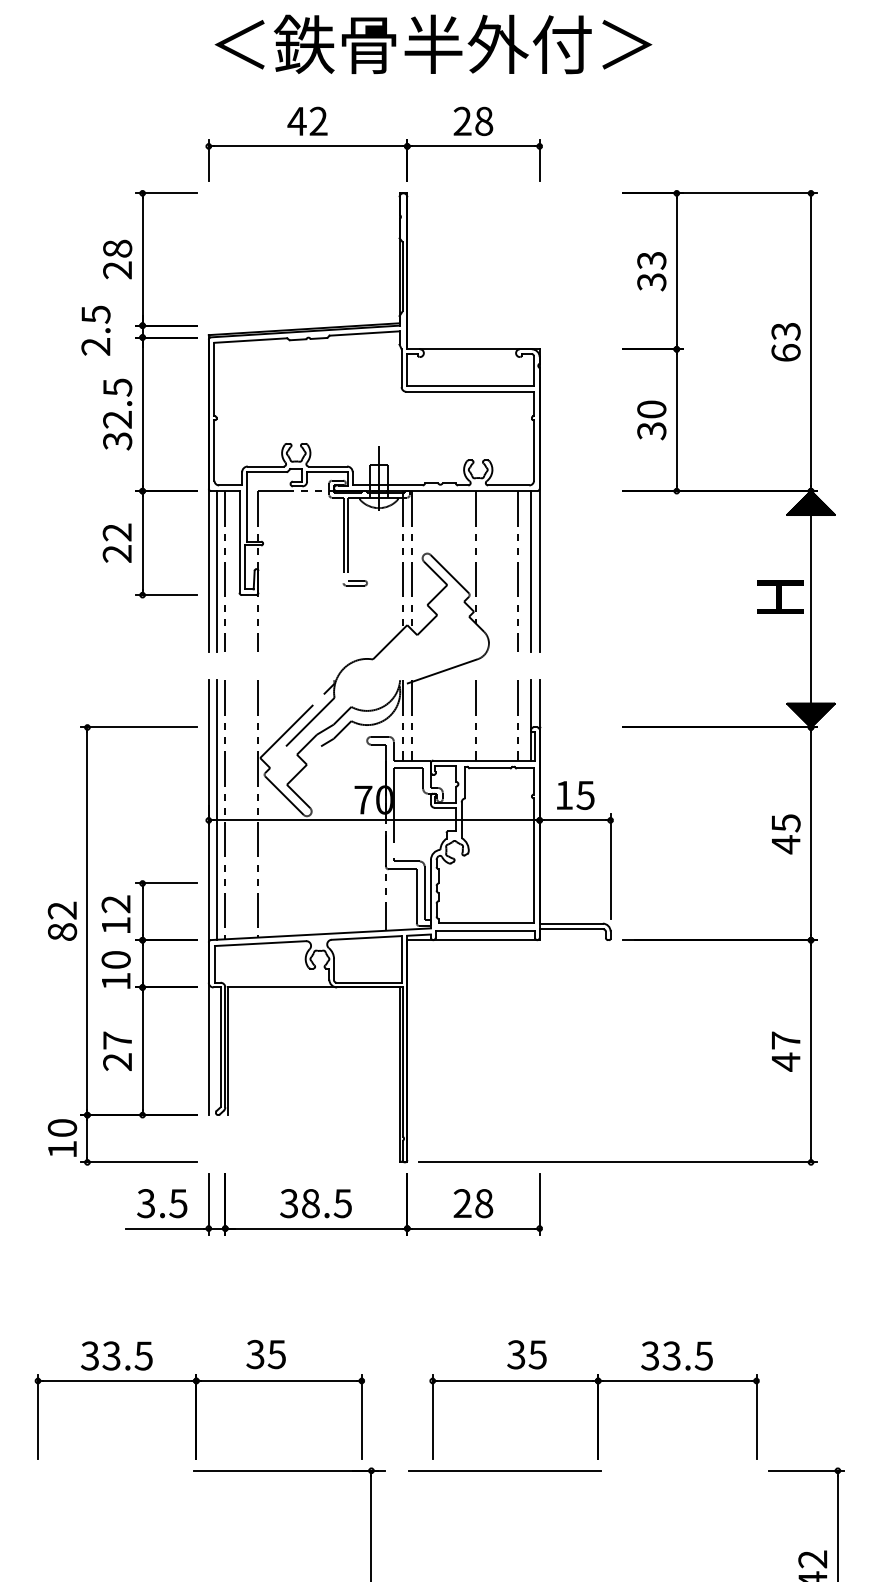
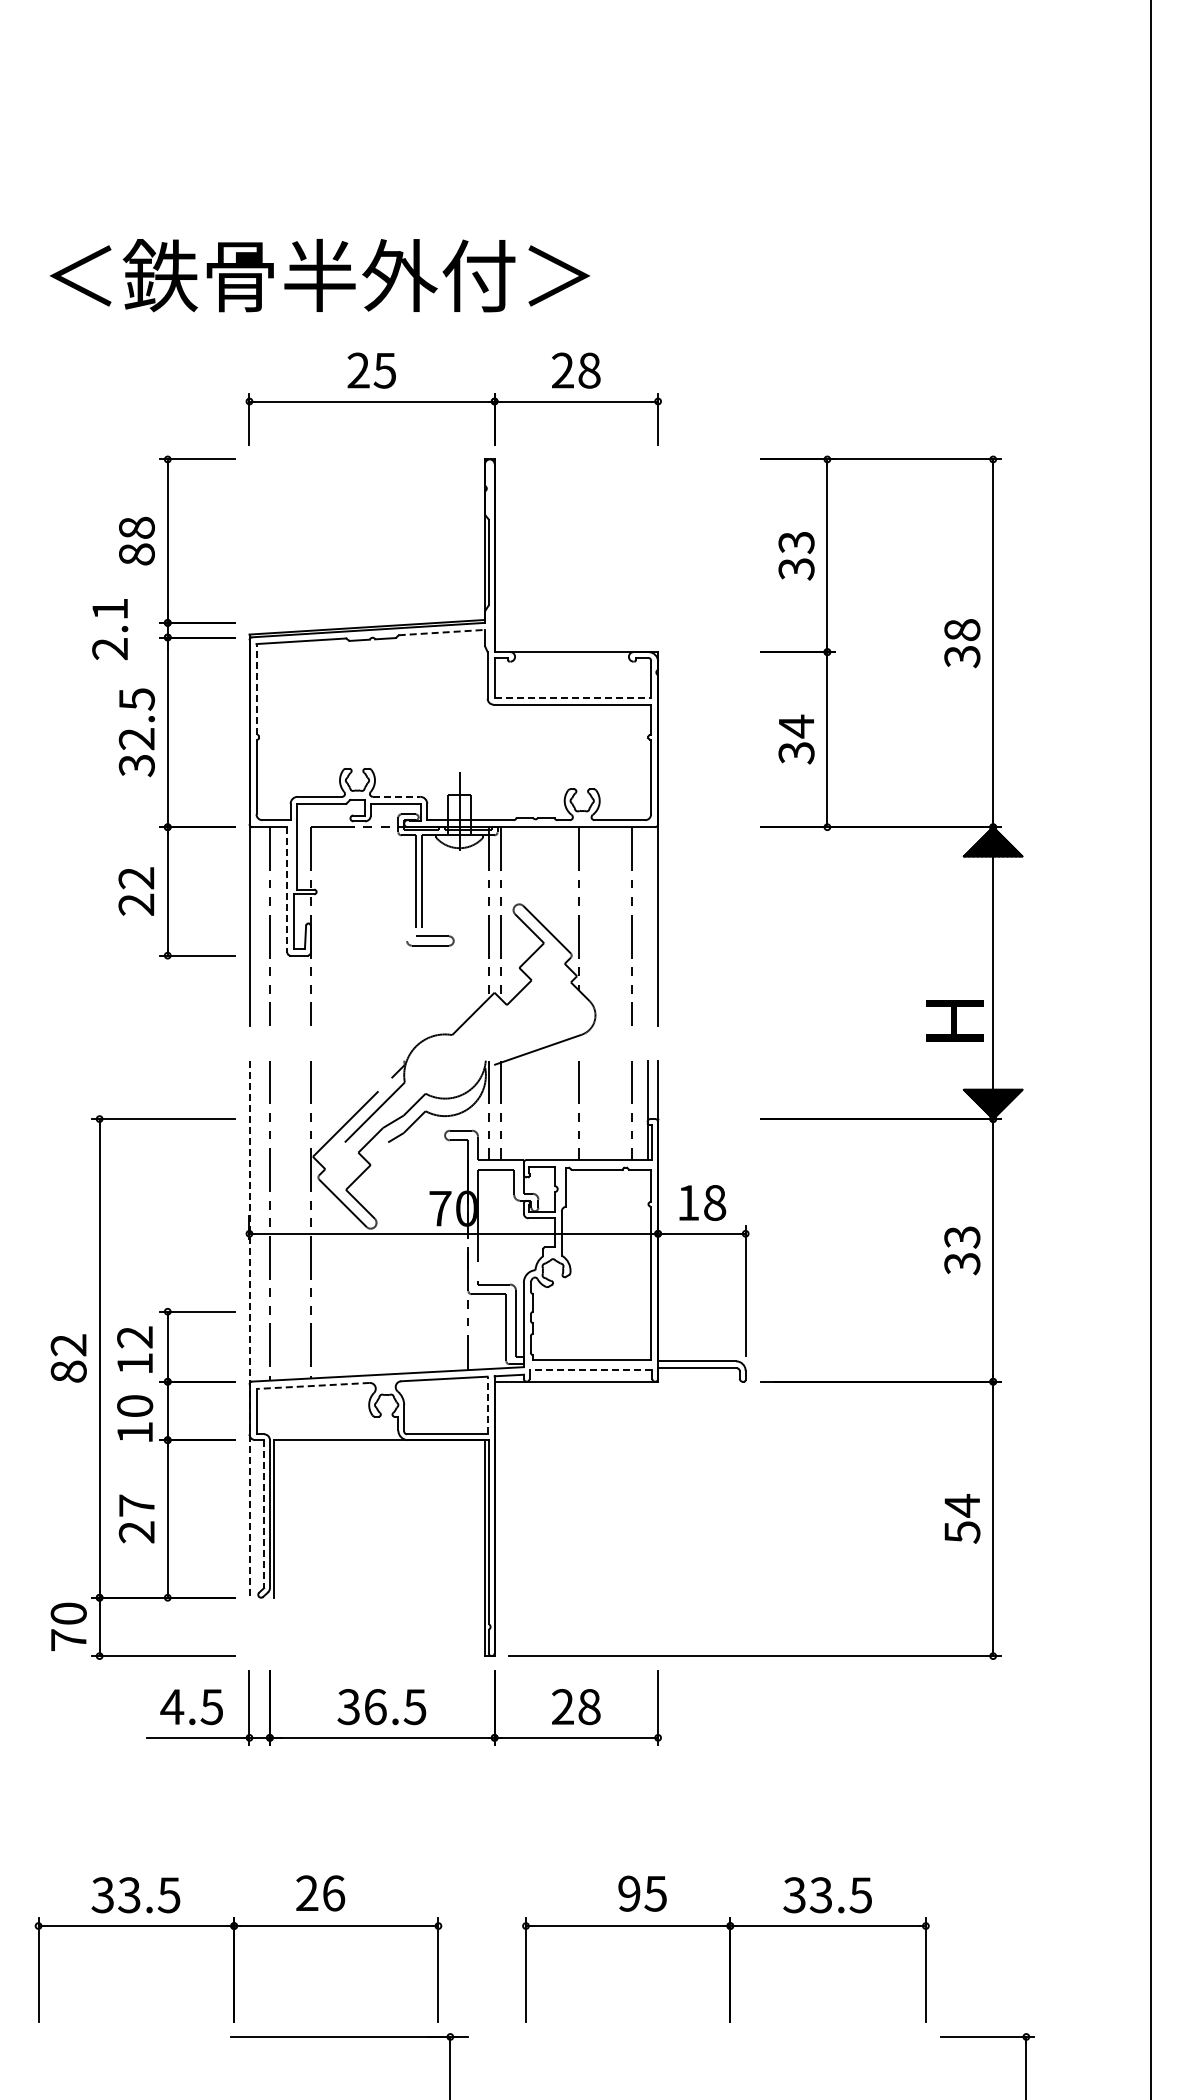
text: (433, 44) -> (319, 275), moved
text: (307, 121) -> (371, 370), 42 -> 25
text: (117, 270) -> (136, 554), 28 -> 88
text: (96, 314) -> (110, 609), 2.5 -> 2.1
line: (365, 333) -> (442, 632), solid -> dashed
text: (786, 342) -> (962, 643), 63 -> 38
line: (214, 379) -> (256, 689), solid -> dashed
line: (471, 386) -> (573, 697), solid -> dashed
text: (651, 409) -> (796, 726), 30 -> 34
line: (327, 466) -> (396, 796), solid -> dashed
line: (239, 541) -> (287, 889), solid -> dashed
line: (217, 571) -> (260, 926), removed
line: (531, 571) -> (647, 926), removed
part: (355, 582) -> (430, 940), size x1.6
text: (779, 597) -> (954, 1020), moved
text: (585, 795) -> (714, 1202), 15 -> 18
line: (217, 809) -> (260, 1220), removed
text: (786, 833) -> (962, 1250), 45 -> 33
line: (208, 897) -> (249, 1329), solid -> dashed
line: (484, 931) -> (590, 1370), solid -> dashed
line: (259, 943) -> (312, 1385), solid -> dashed
line: (401, 959) -> (487, 1405), solid -> dashed
line: (220, 1047) -> (264, 1514), solid -> dashed
text: (786, 1051) -> (962, 1519), 47 -> 54
text: (62, 1149) -> (68, 1640), 10 -> 70
text: (146, 1203) -> (172, 1707), 3.5 -> 4.5
text: (310, 1203) -> (375, 1707), 38.5 -> 36.5
text: (266, 1354) -> (320, 1893), 35 -> 26
text: (516, 1354) -> (629, 1893), 35 -> 95
line: (504, 1471) -> (614, 2037), removed

